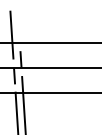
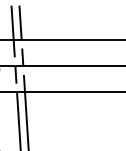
line: (18, 26) -> (20, 22), added

